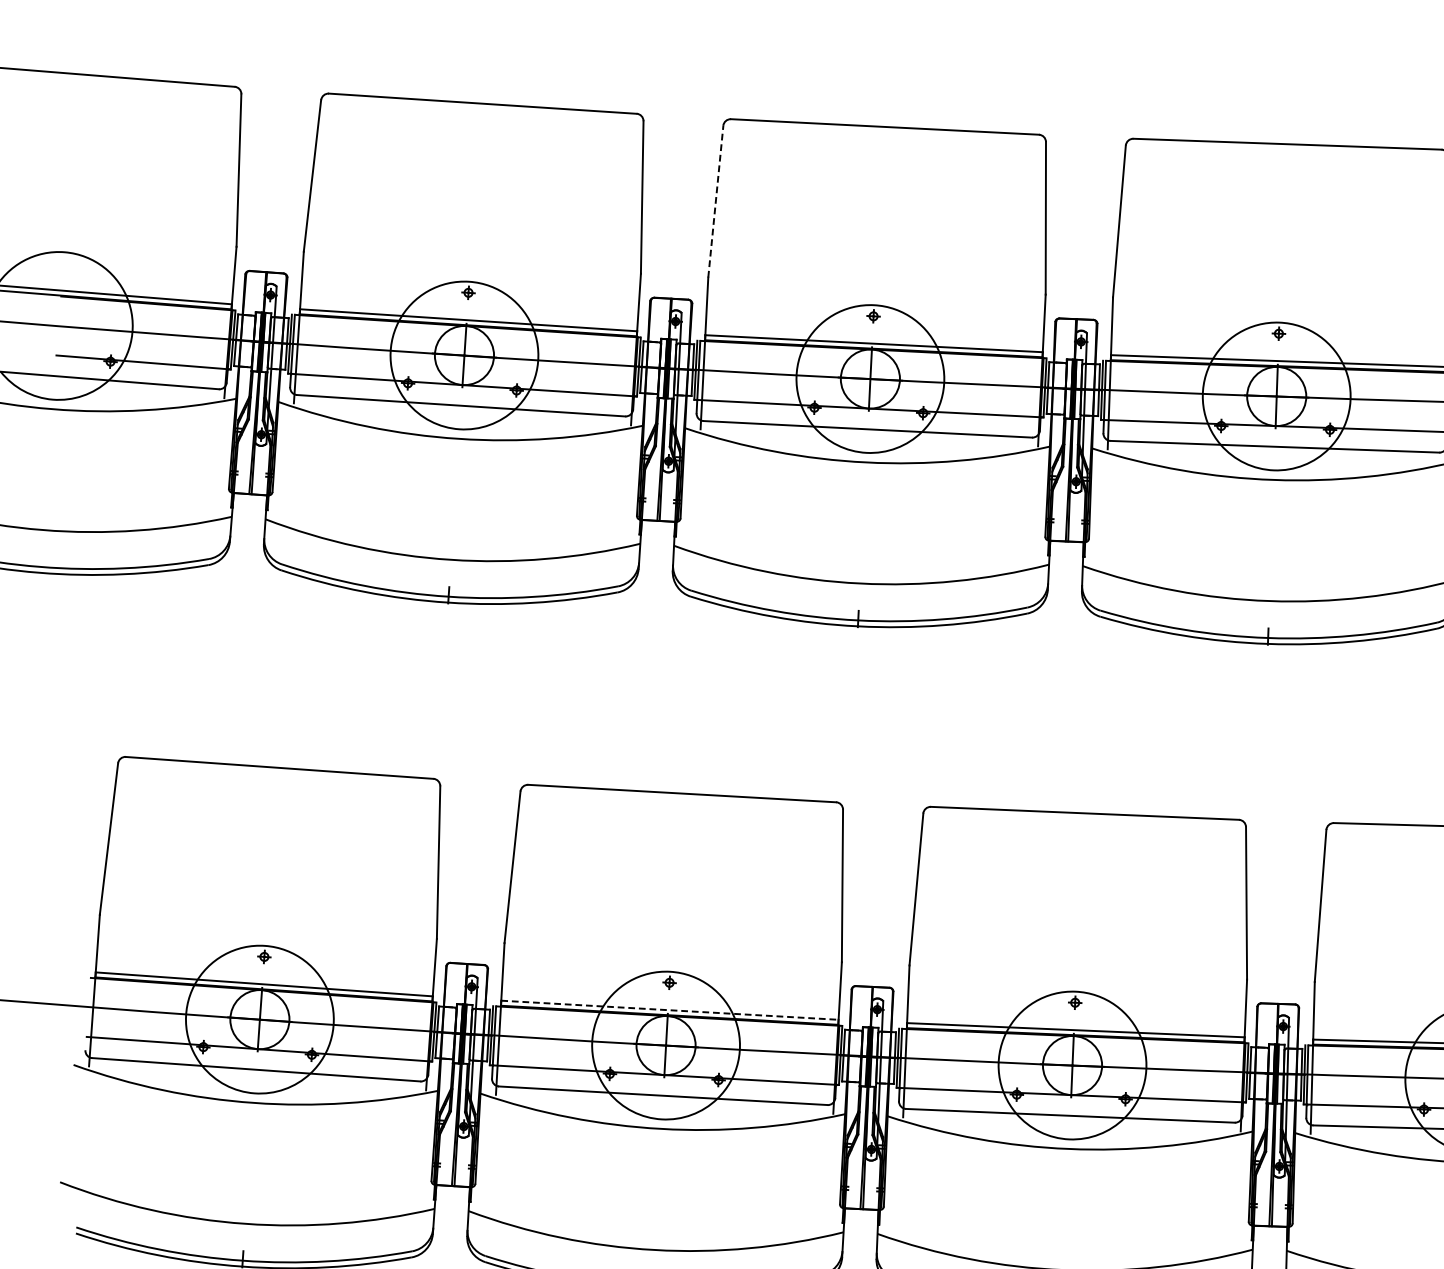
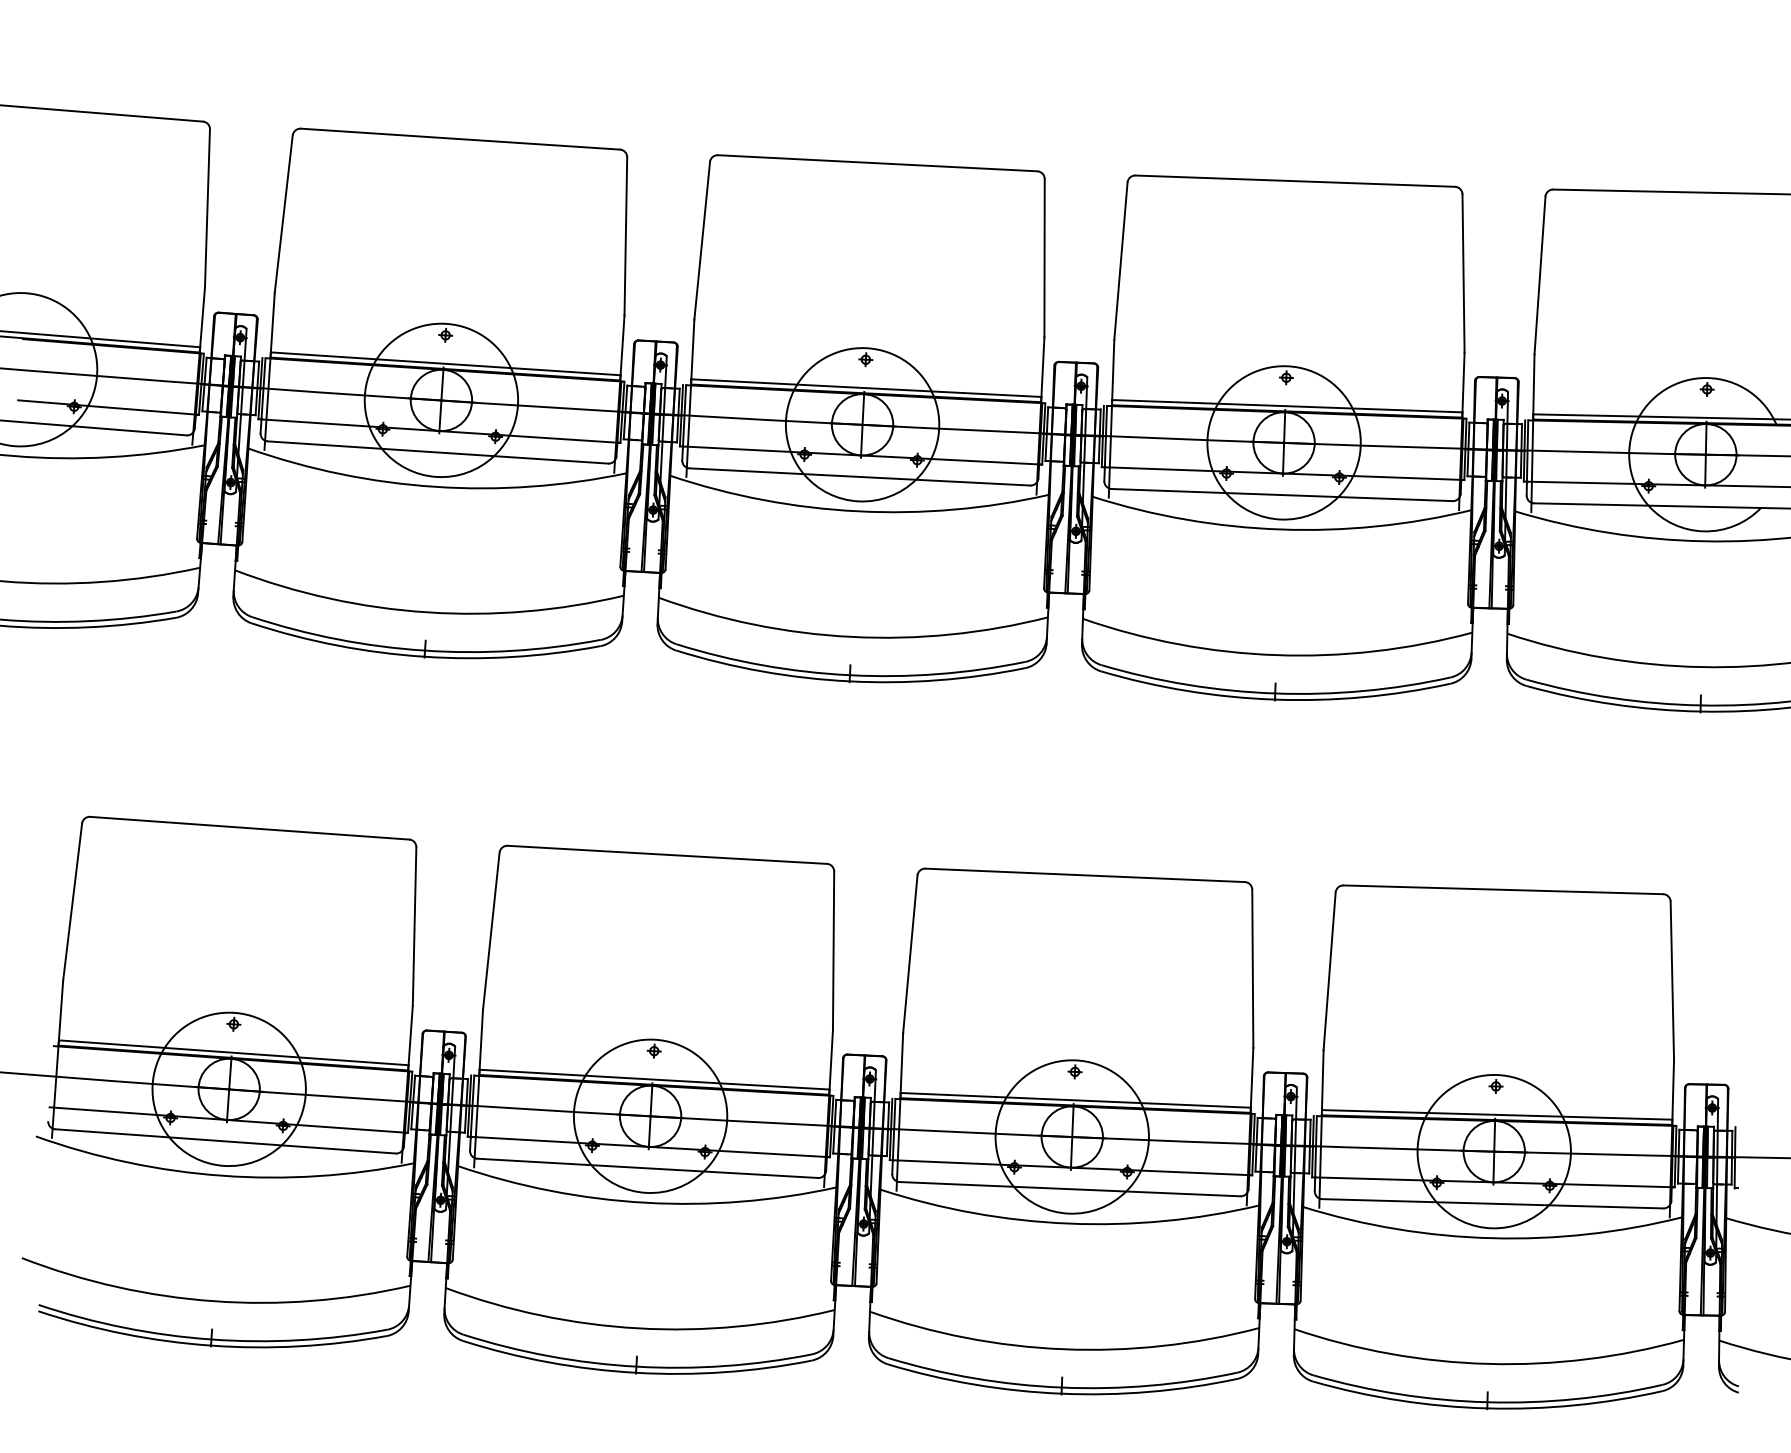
line: (716, 201) -> (702, 240), dashed -> solid
line: (670, 1010) -> (655, 1079), dashed -> solid

